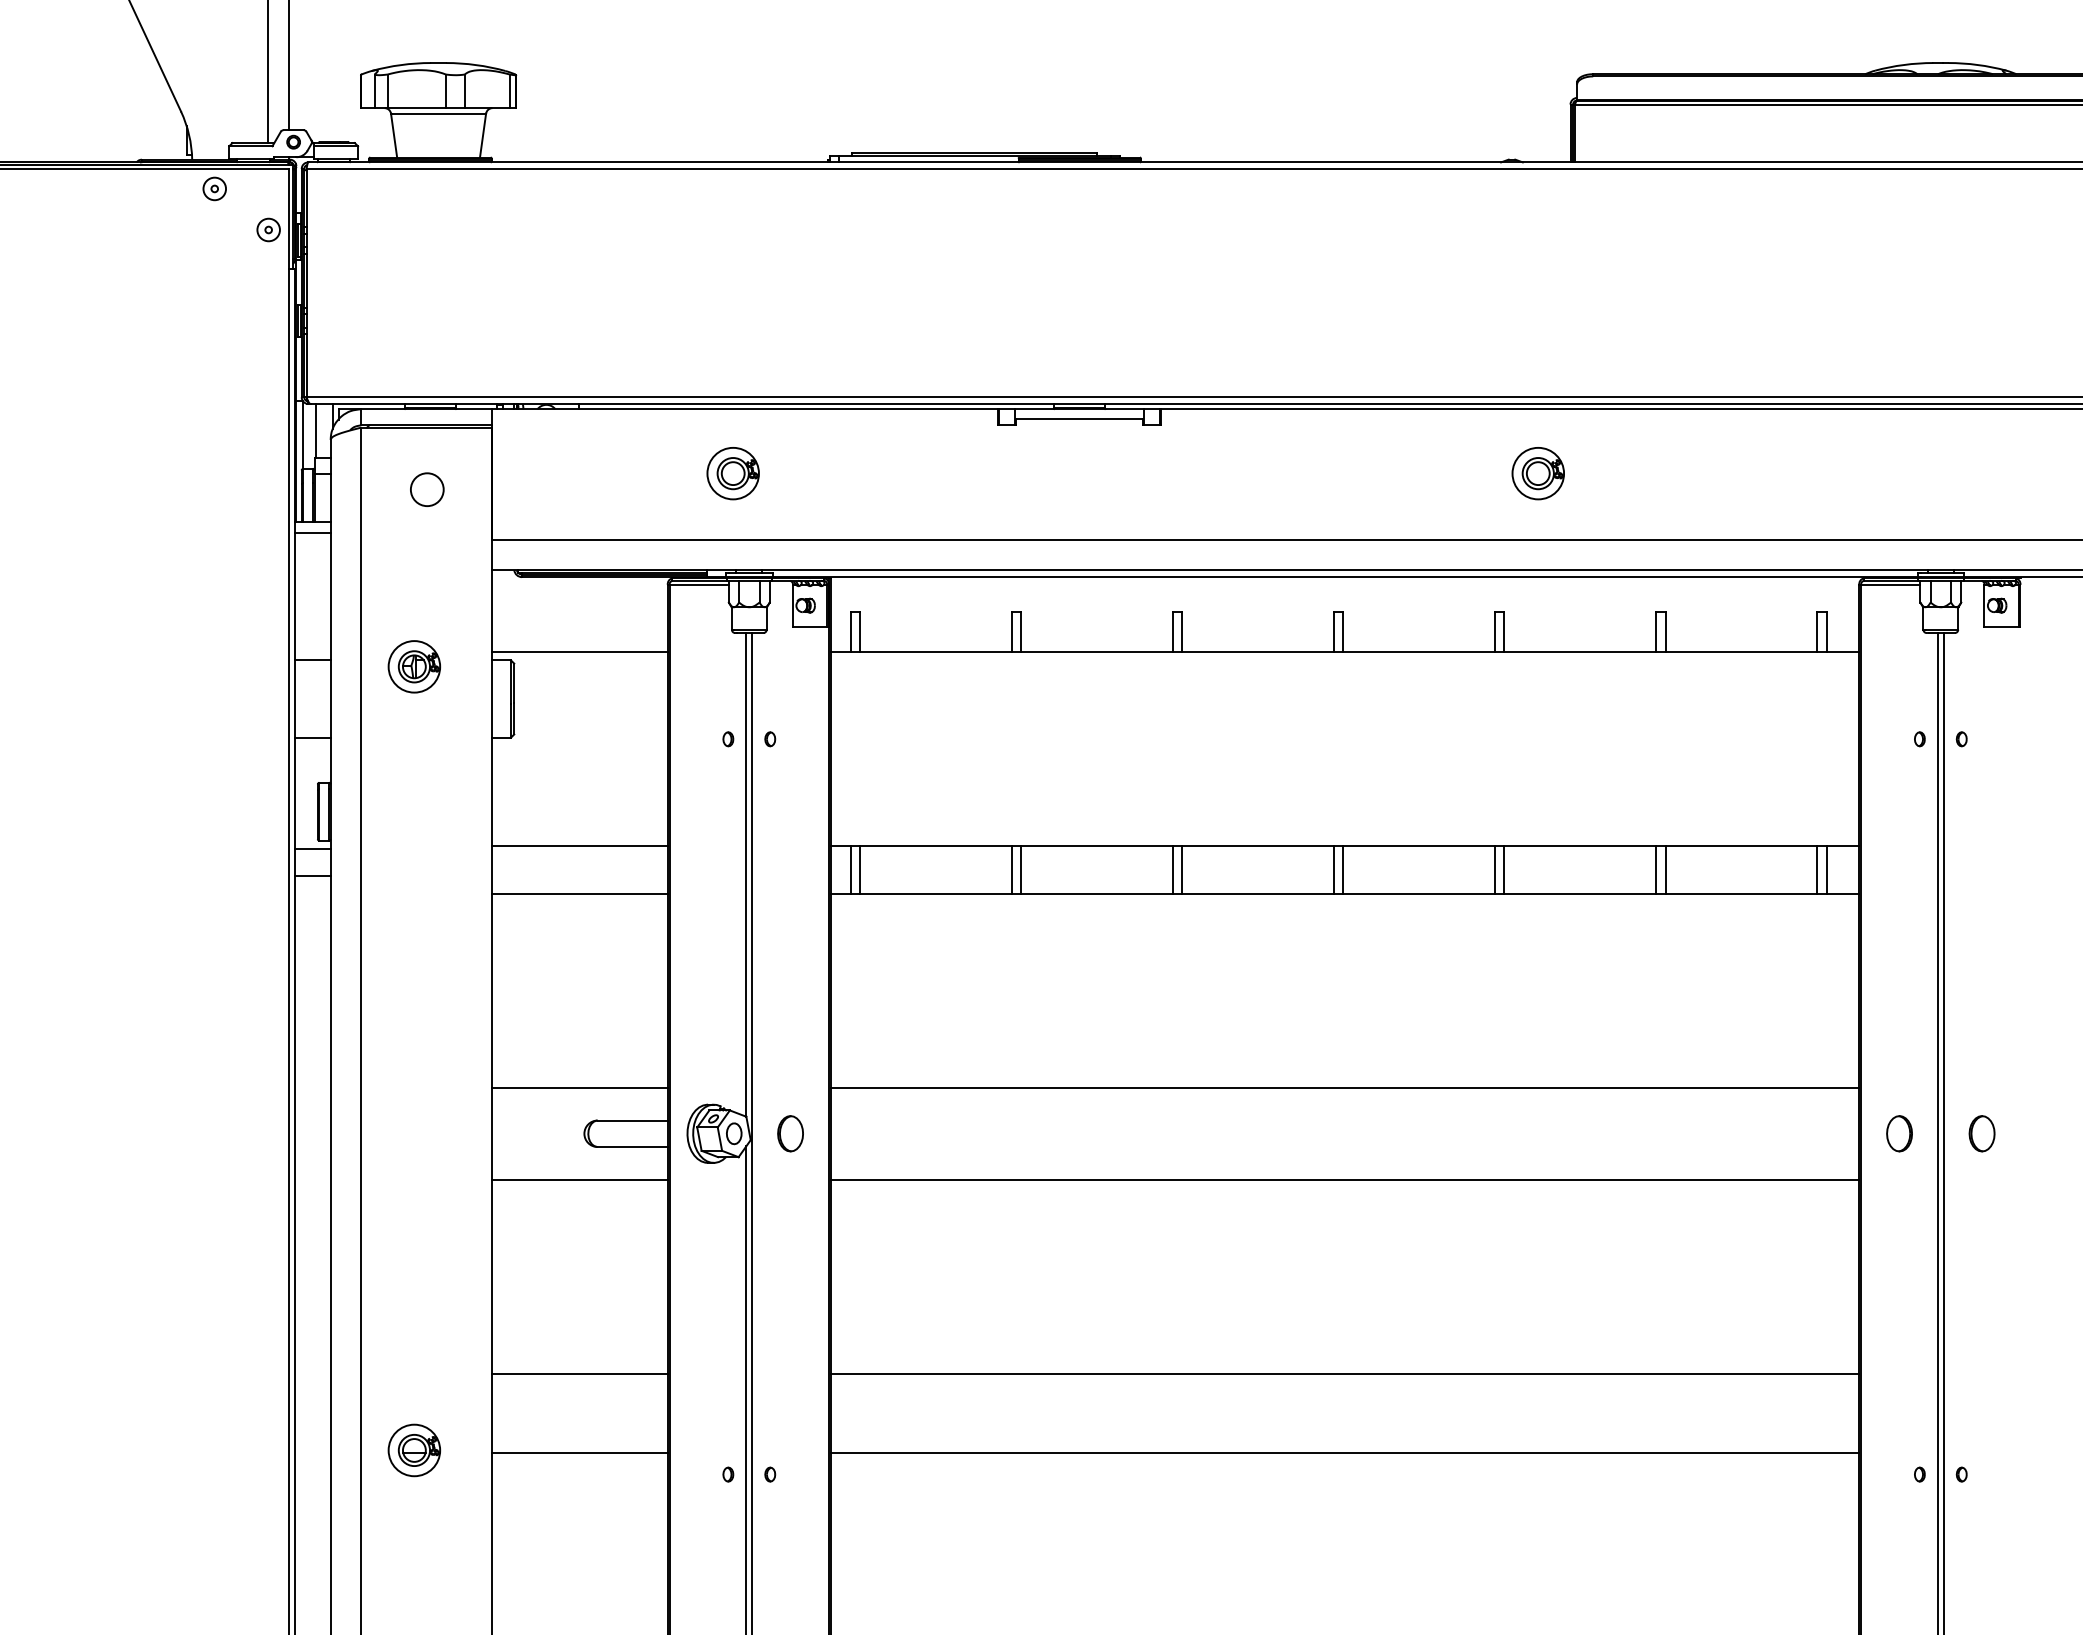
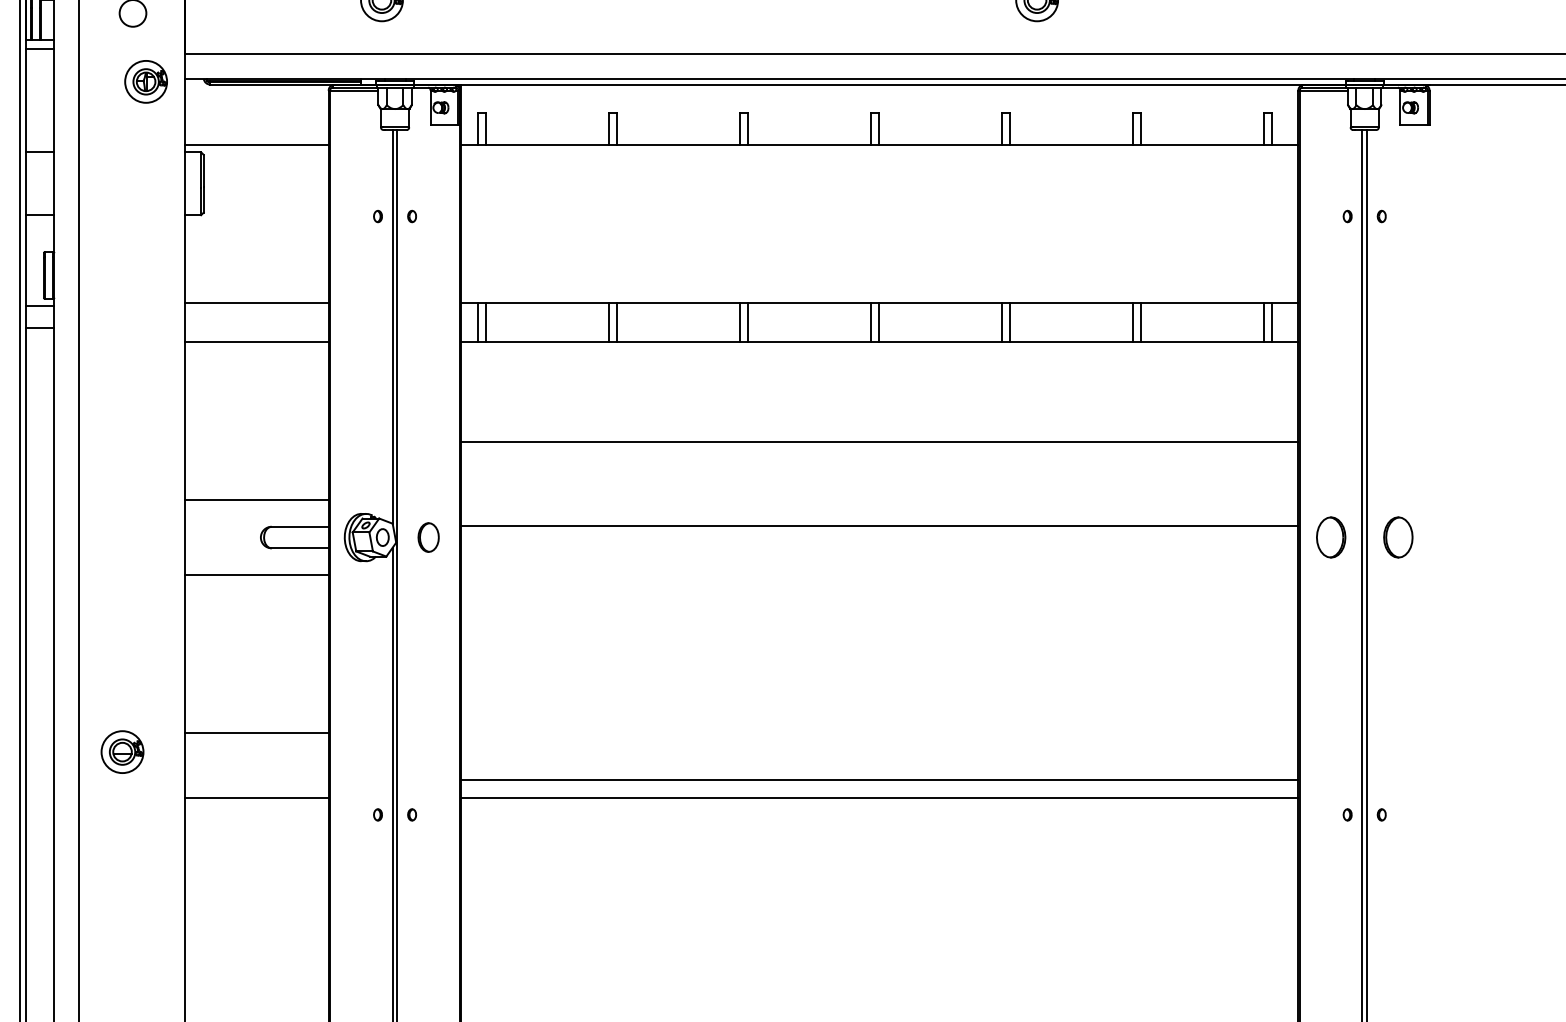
part: (414, 666) -> (146, 81), moved
line: (1344, 1088) -> (879, 442), moved
part: (1899, 1133) -> (1331, 537), size x1.4
part: (1981, 1133) -> (1397, 537), size x1.4
line: (1344, 1180) -> (879, 526), moved
line: (1344, 1374) -> (879, 780), moved
part: (414, 1450) -> (122, 752), moved

